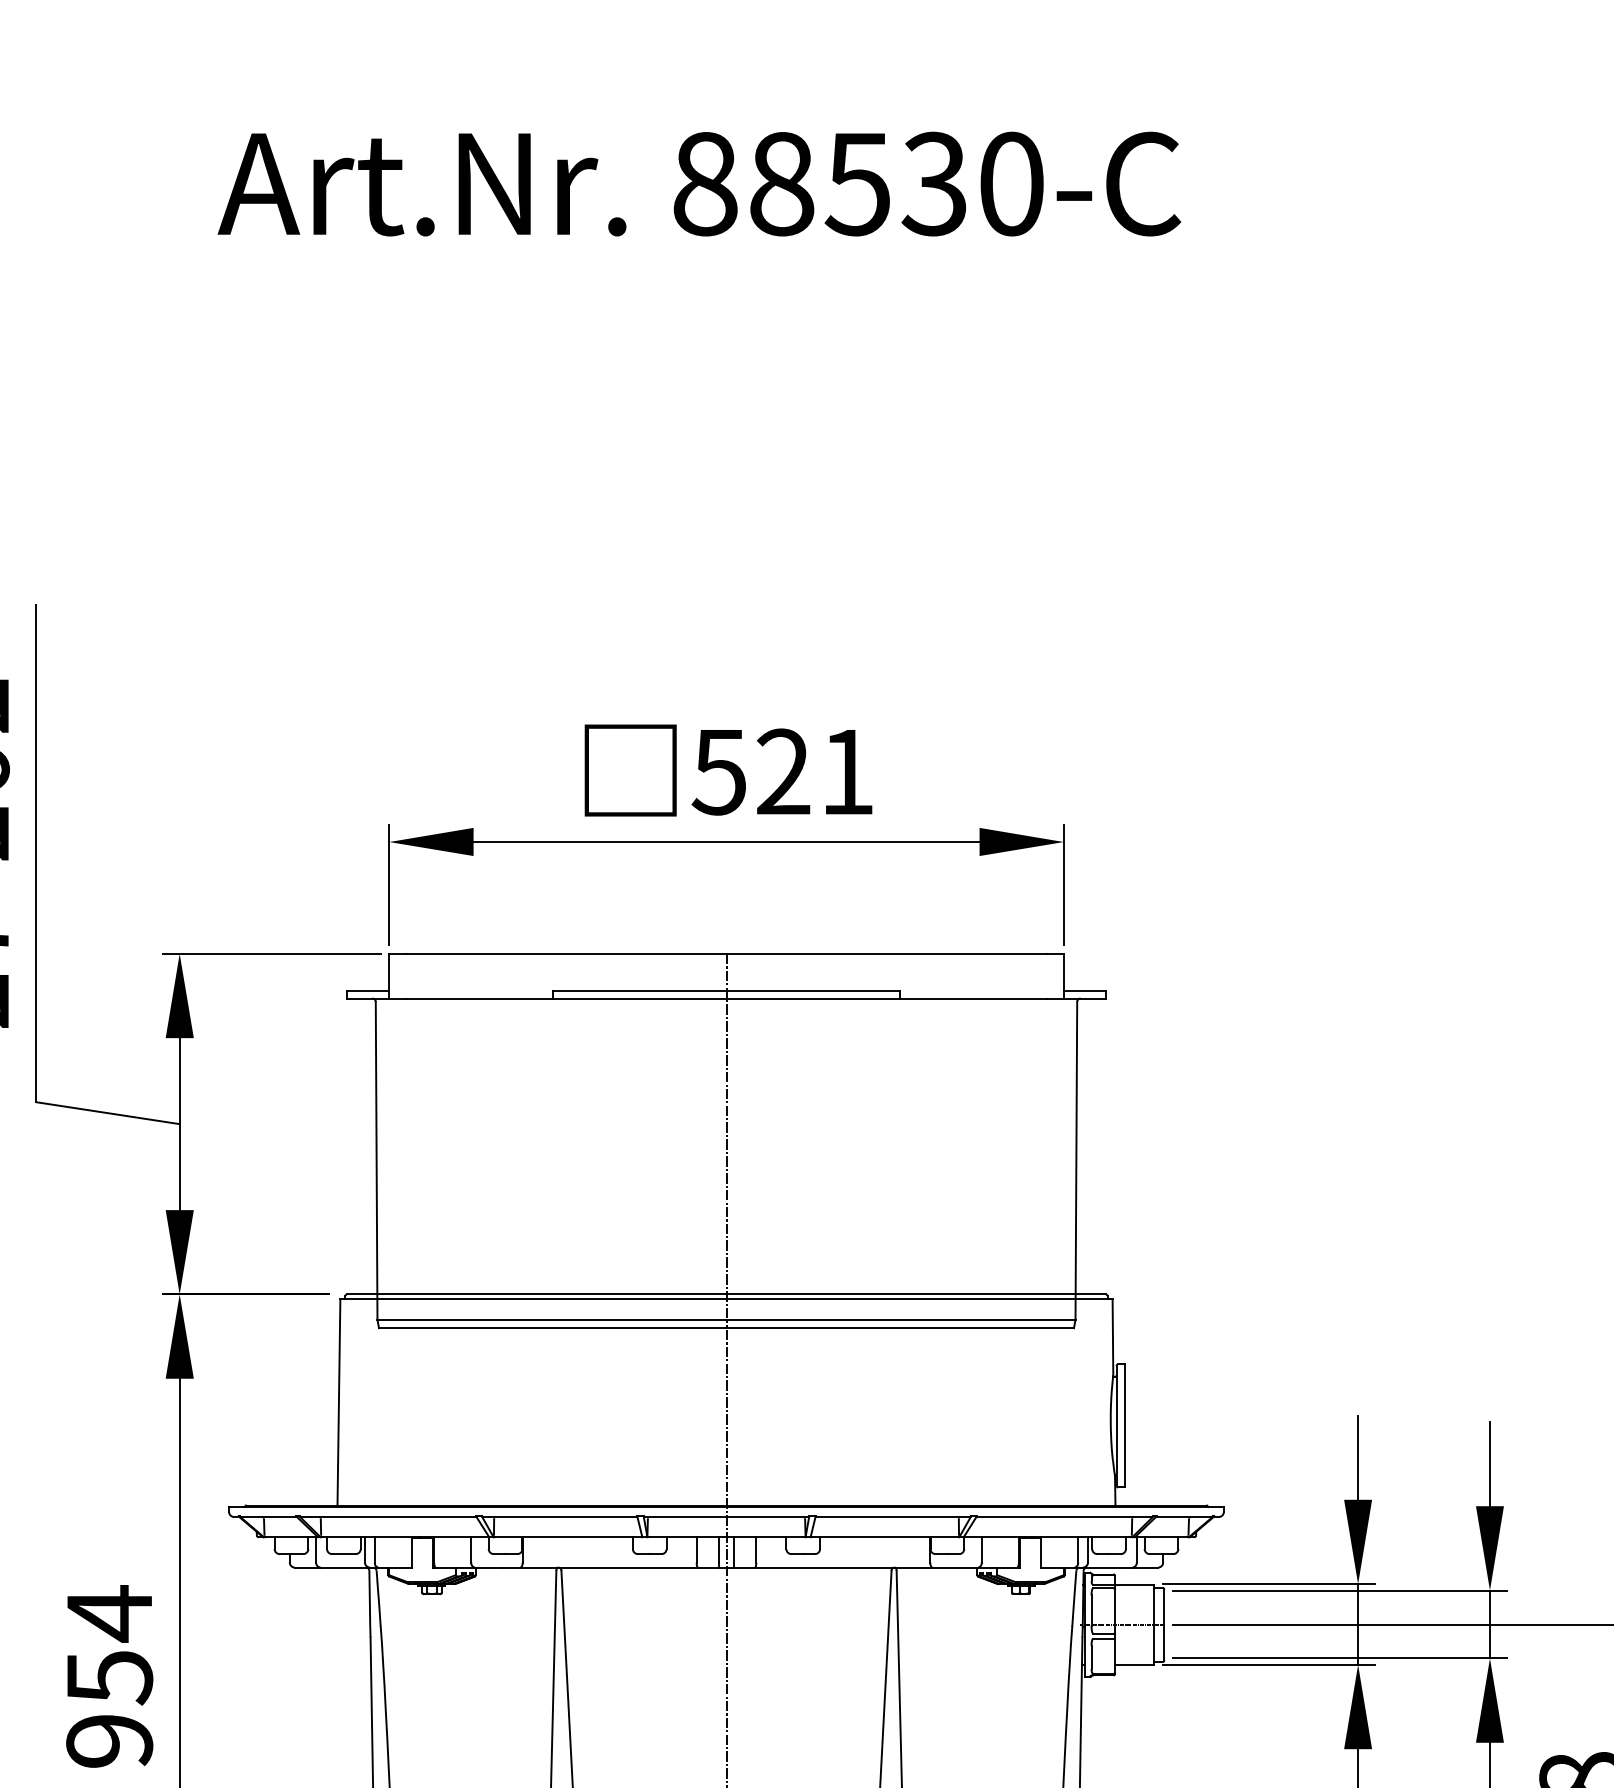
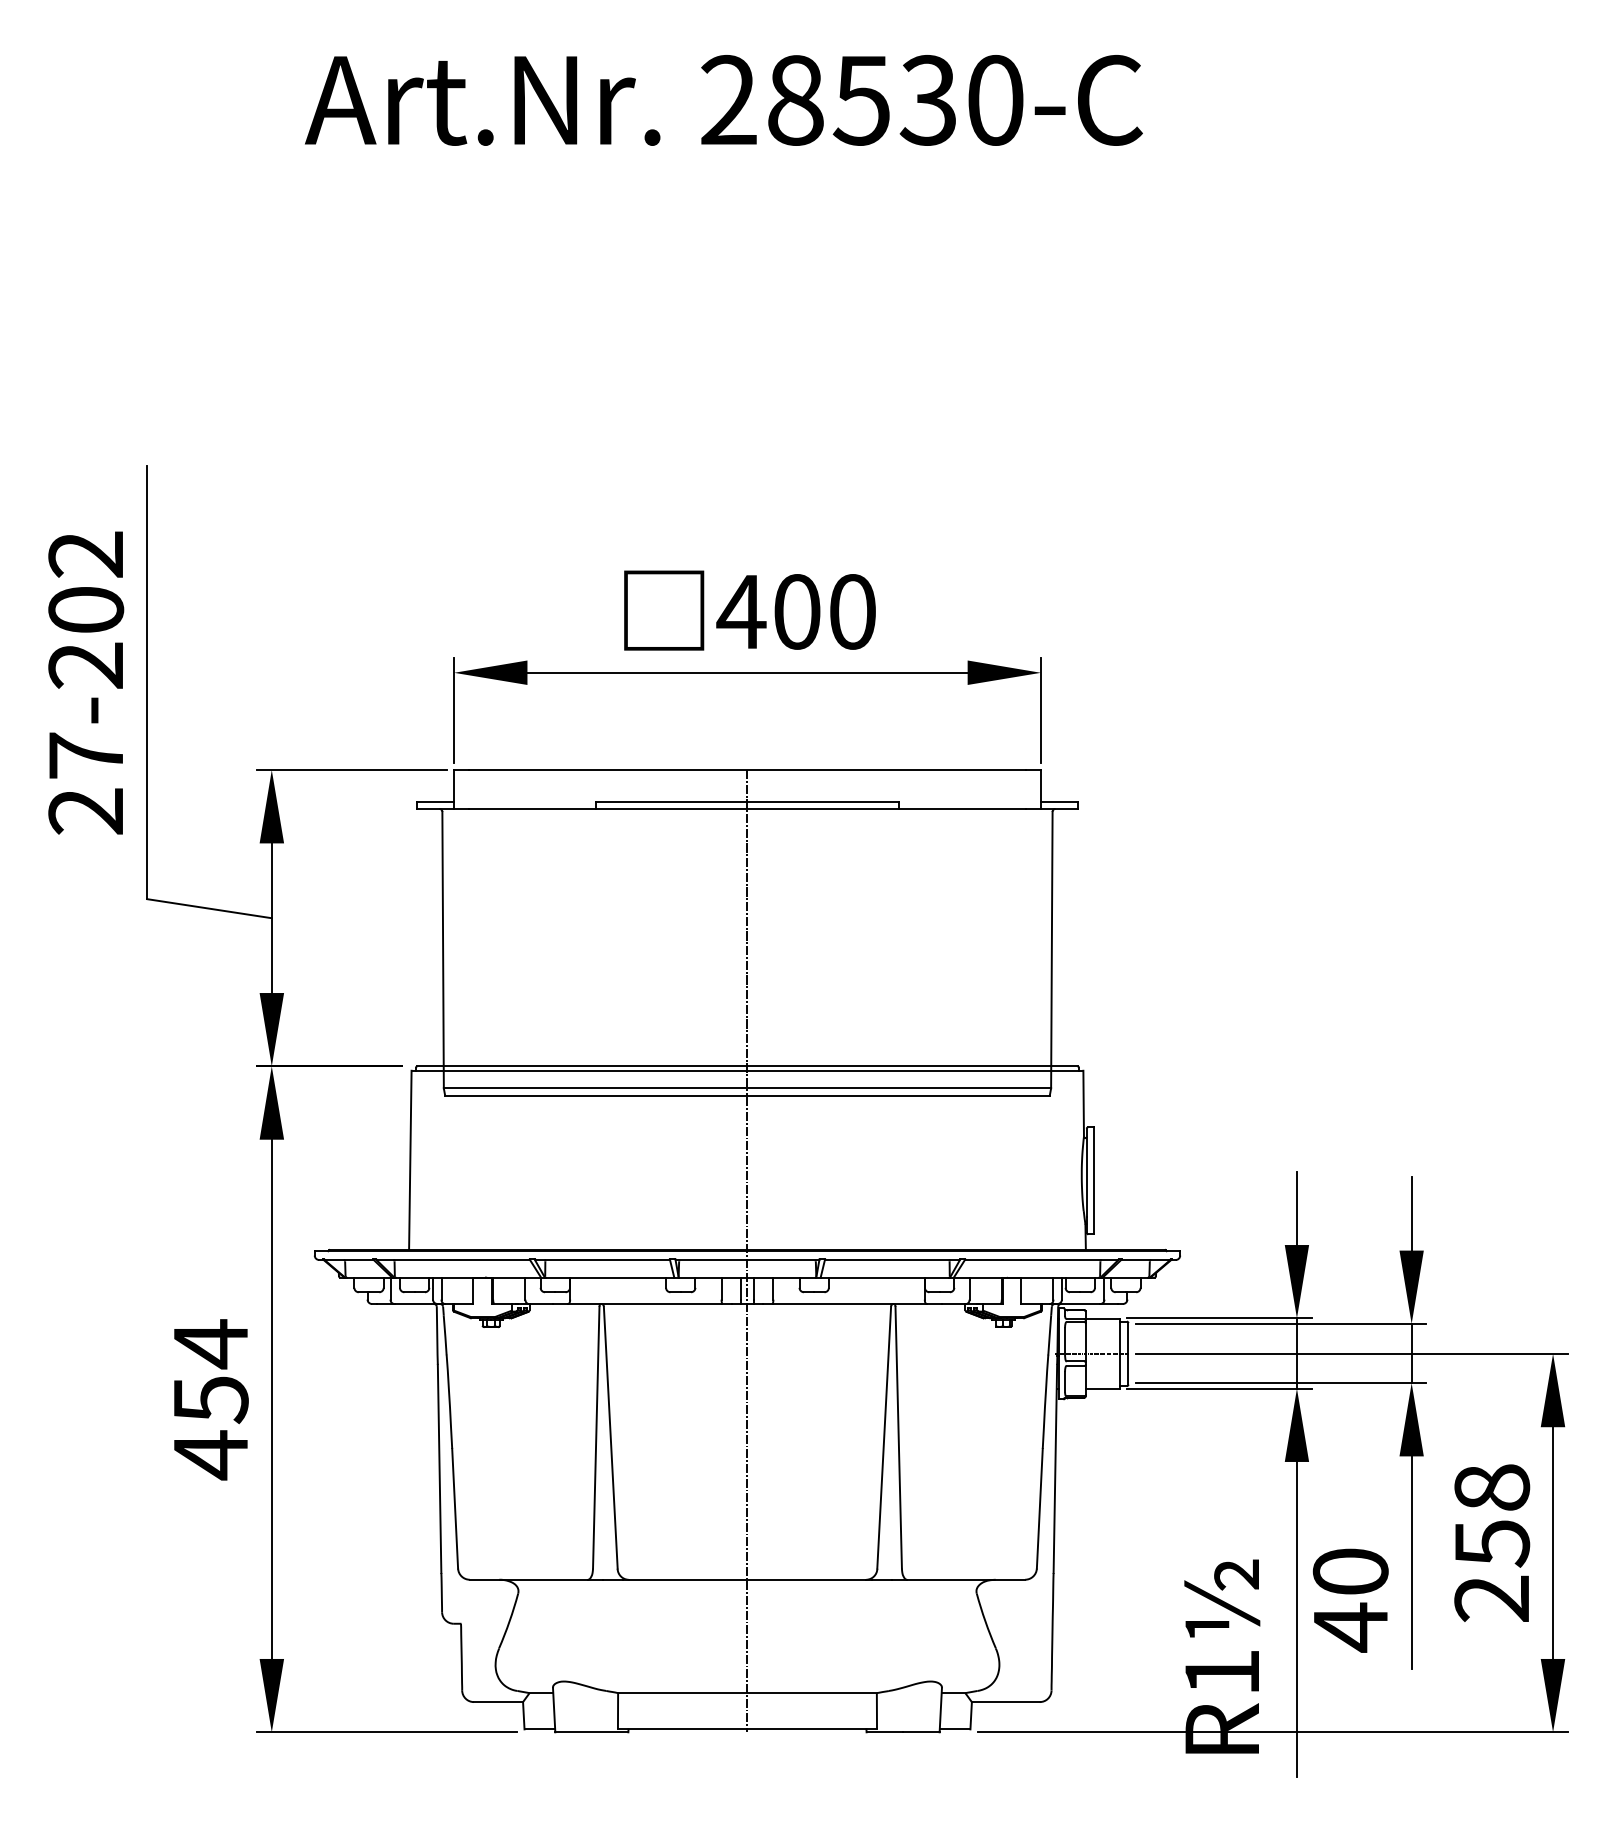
text: (705, 183) -> (729, 99), 88530-C -> 28530-C
text: (781, 771) -> (795, 611), 521 -> 400
text: (109, 1741) -> (210, 1455), 954 -> 454

